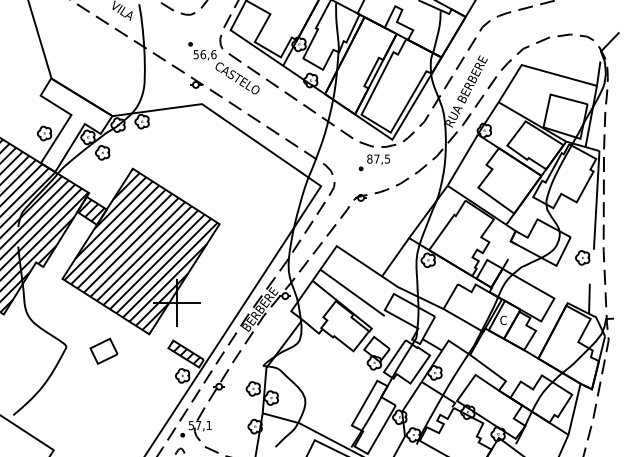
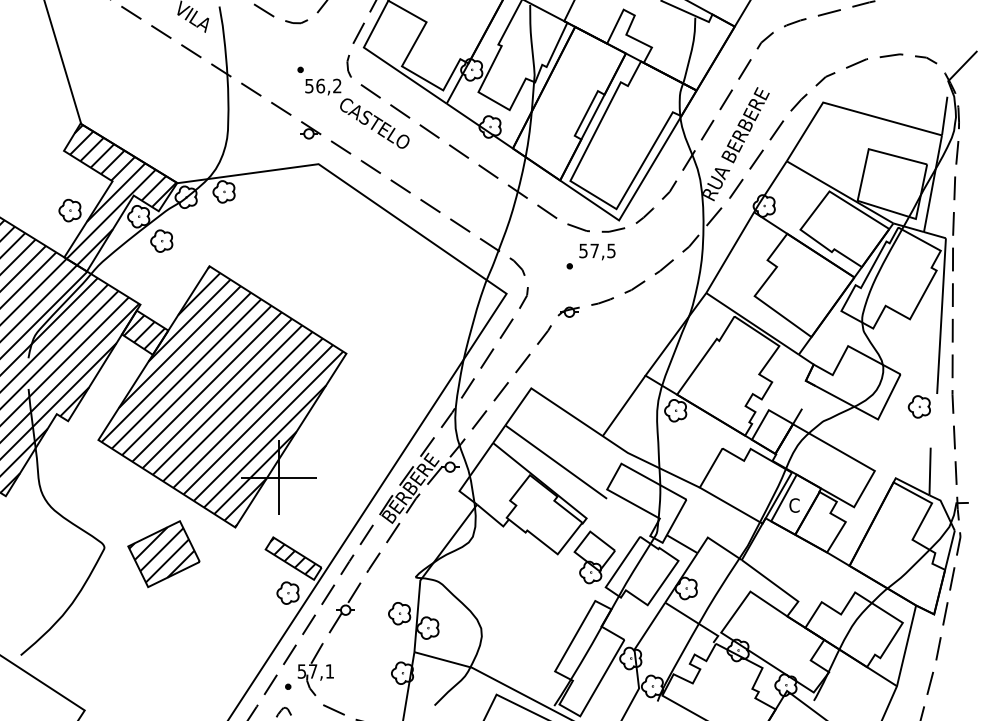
text: (213, 54) -> (336, 85), 56,6 -> 56,2
hatch: (77, 123) -> (122, 194), added
text: (369, 158) -> (582, 250), 87,5 -> 57,5
part: (103, 351) -> (163, 554), size x1.67

